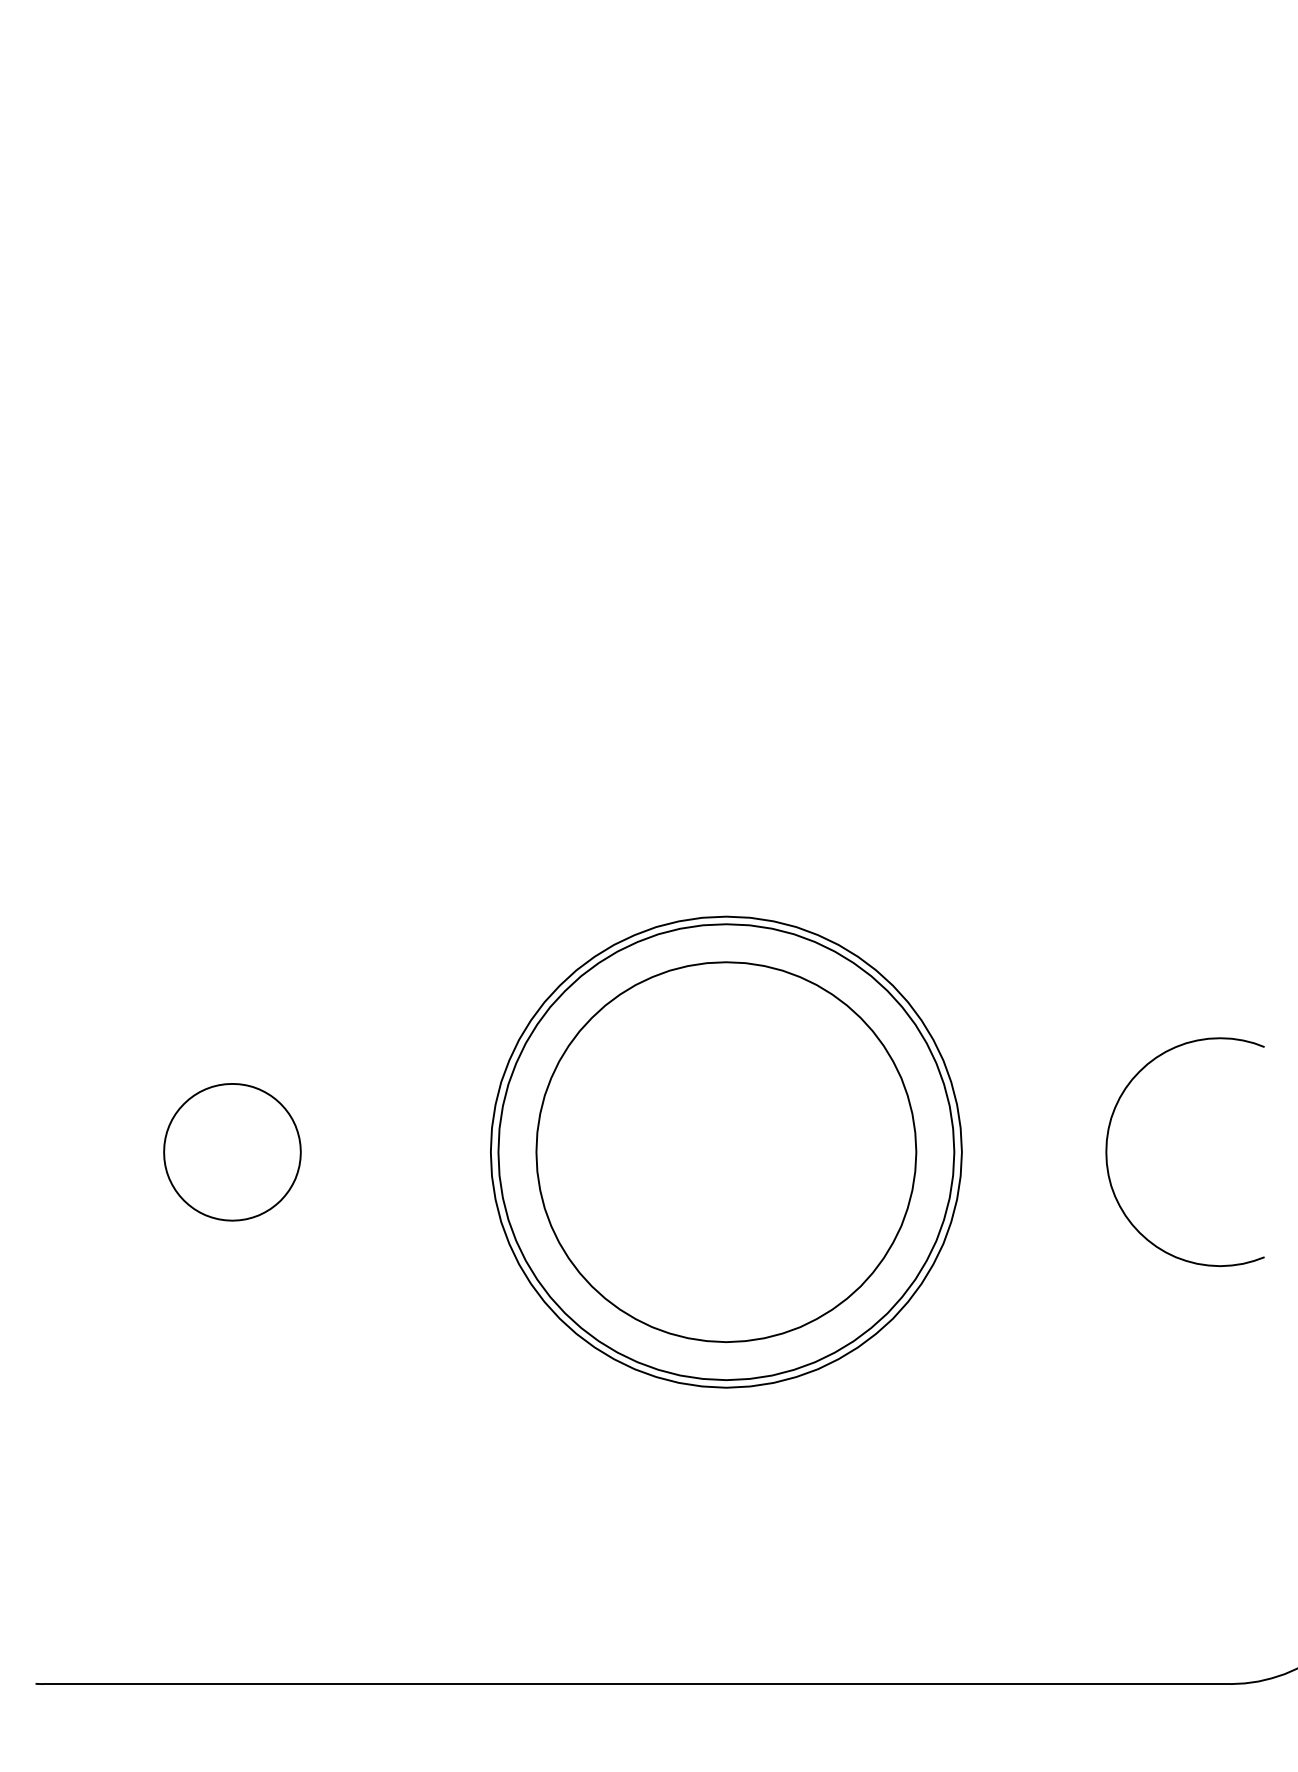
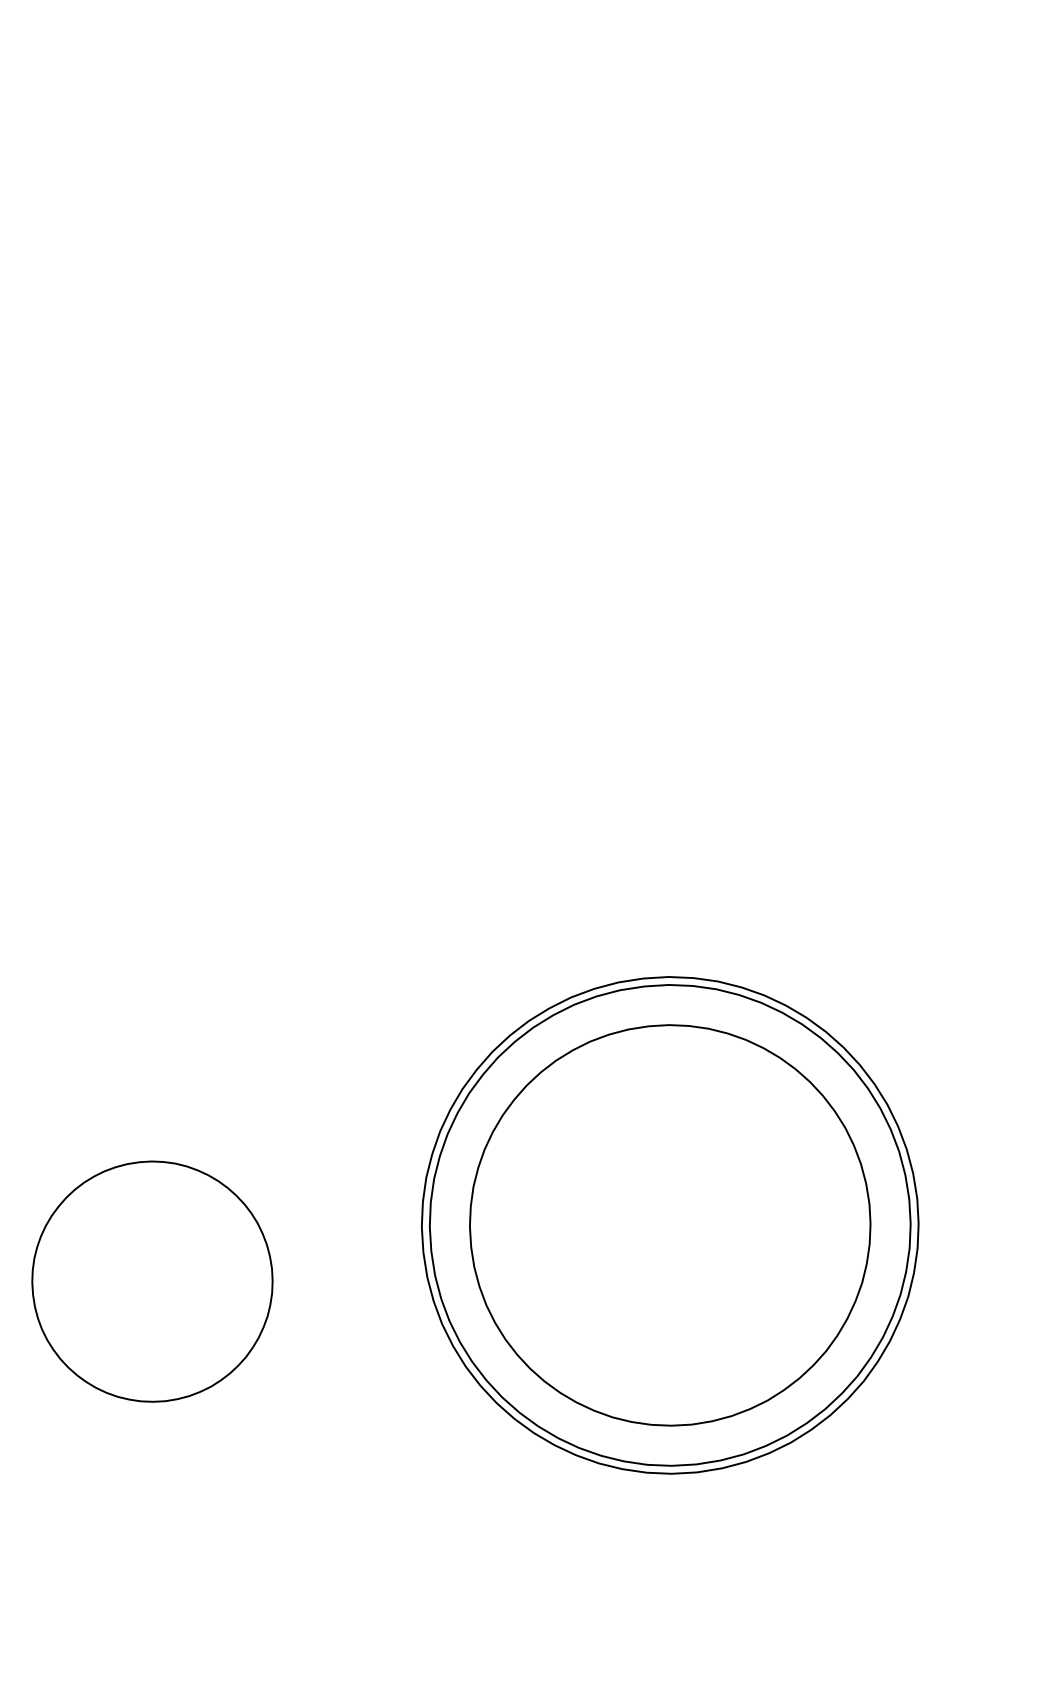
part: (232, 1152) -> (152, 1282), size x1.67

